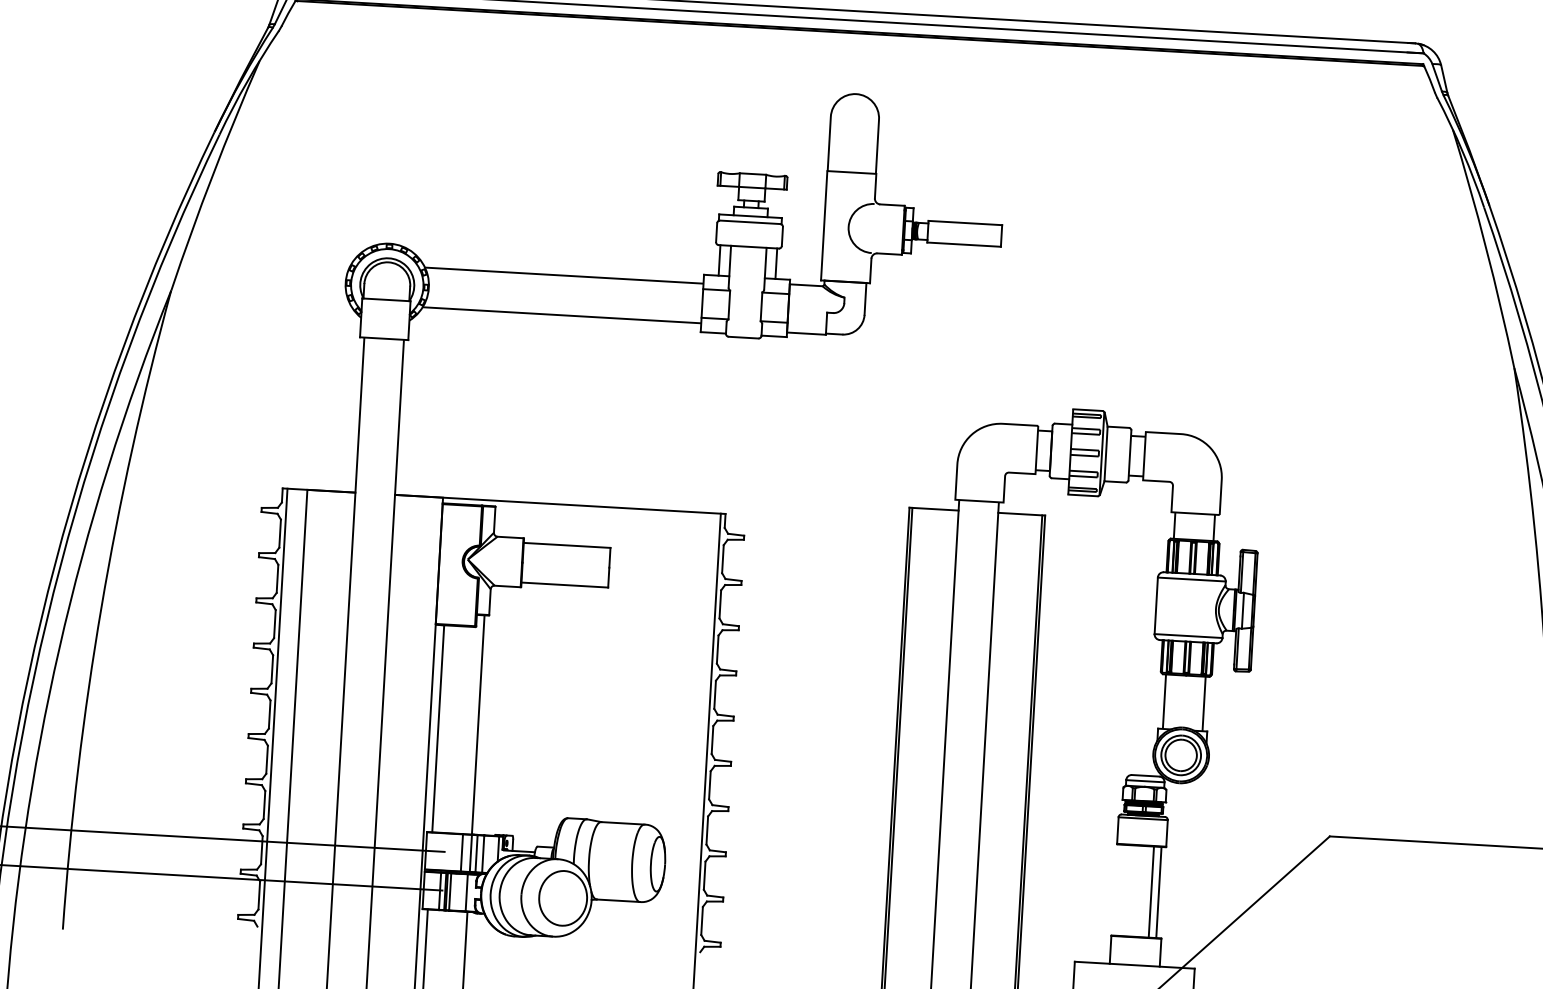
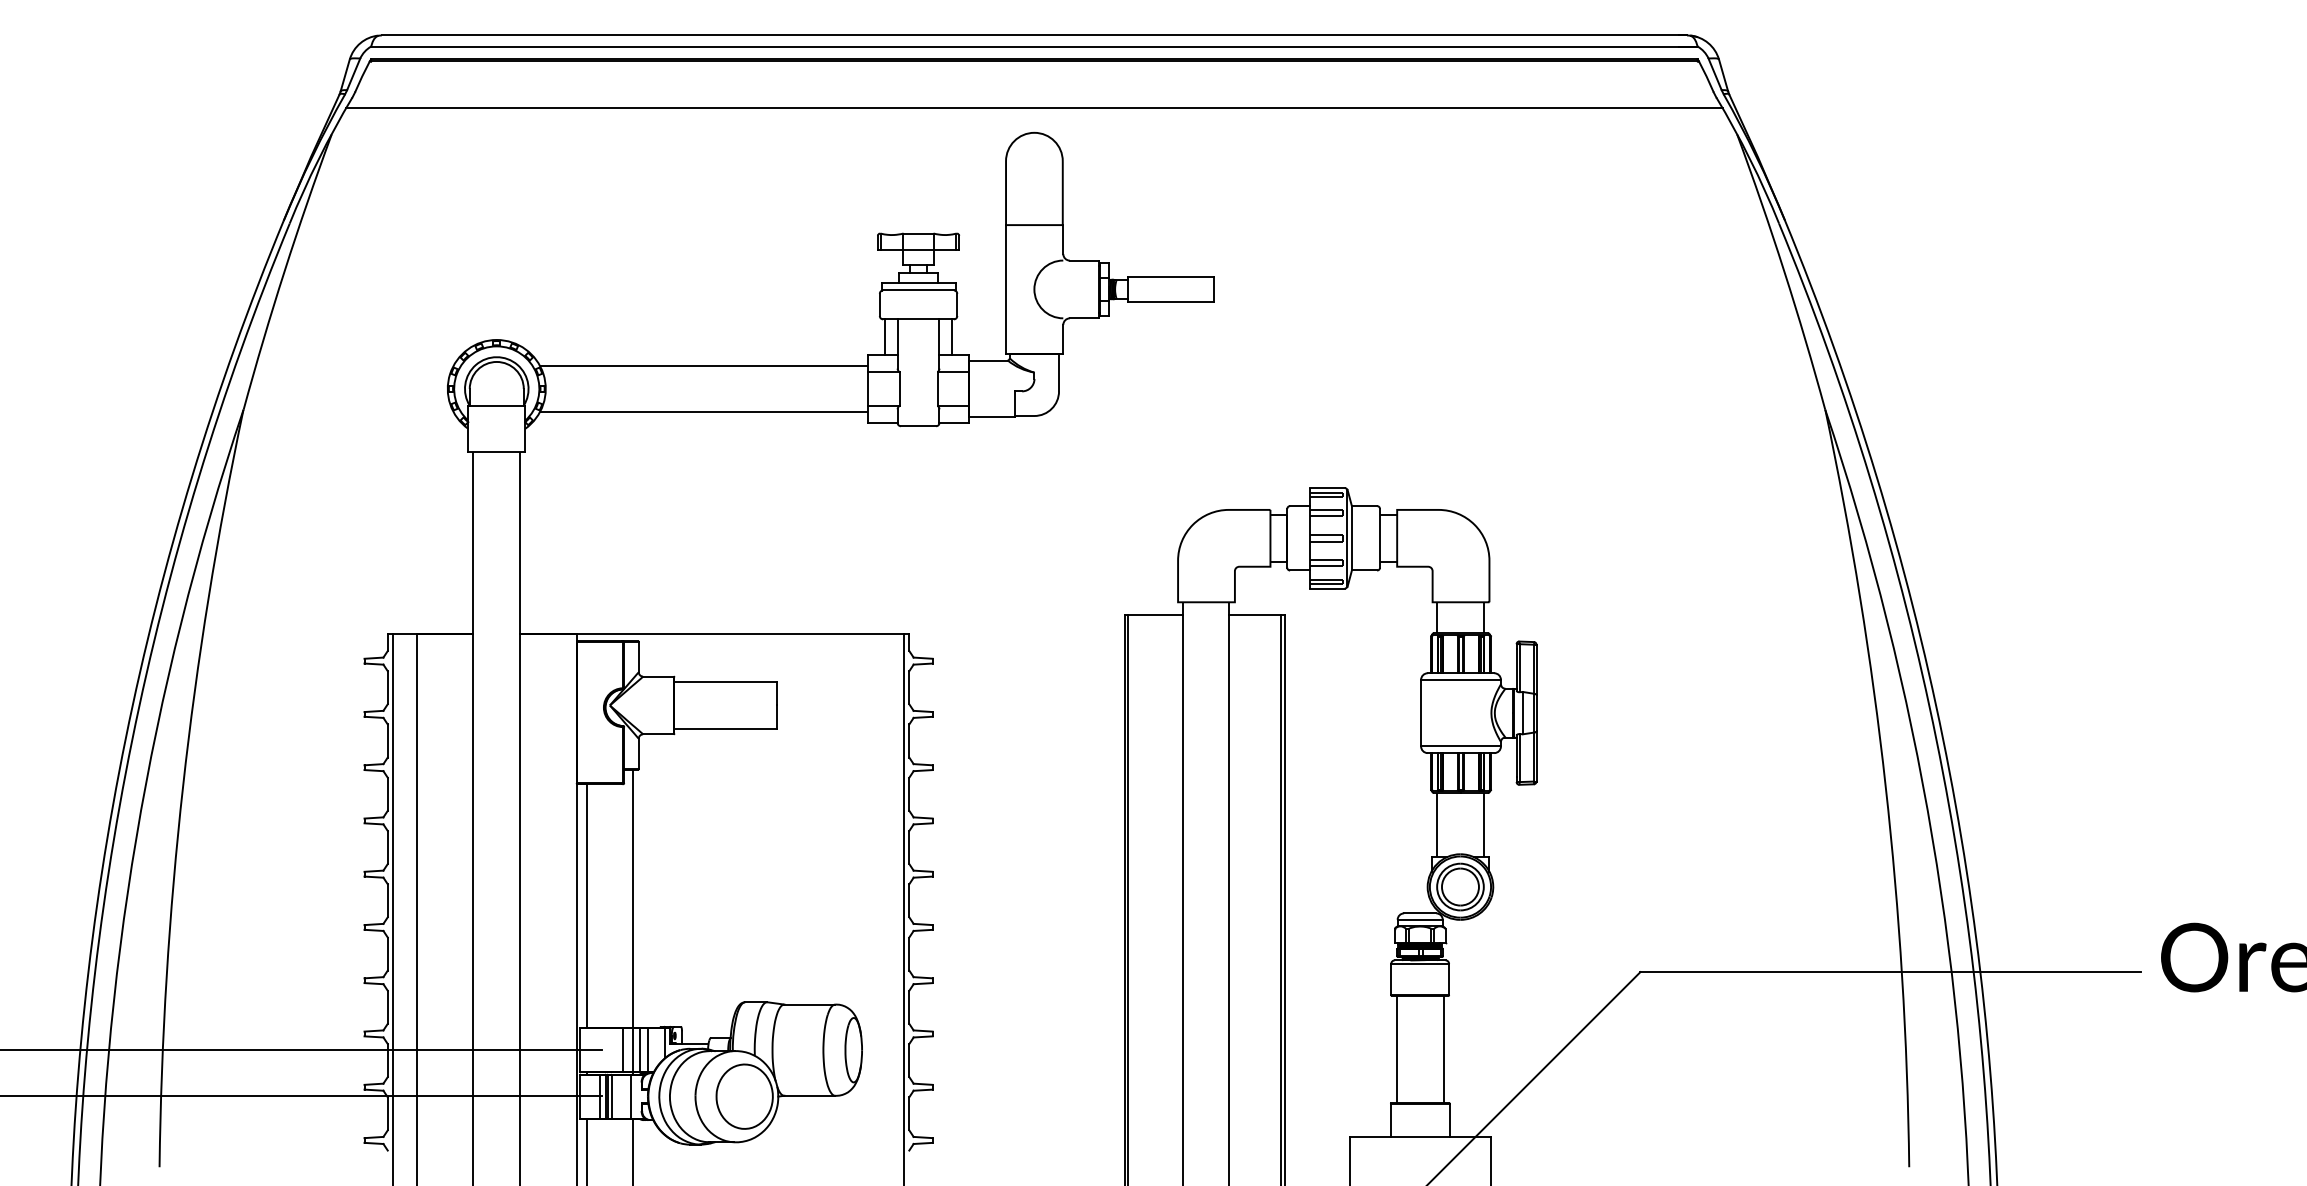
line: (857, 72) -> (1034, 107), added
line: (1151, 892) -> (1396, 1049), moved

